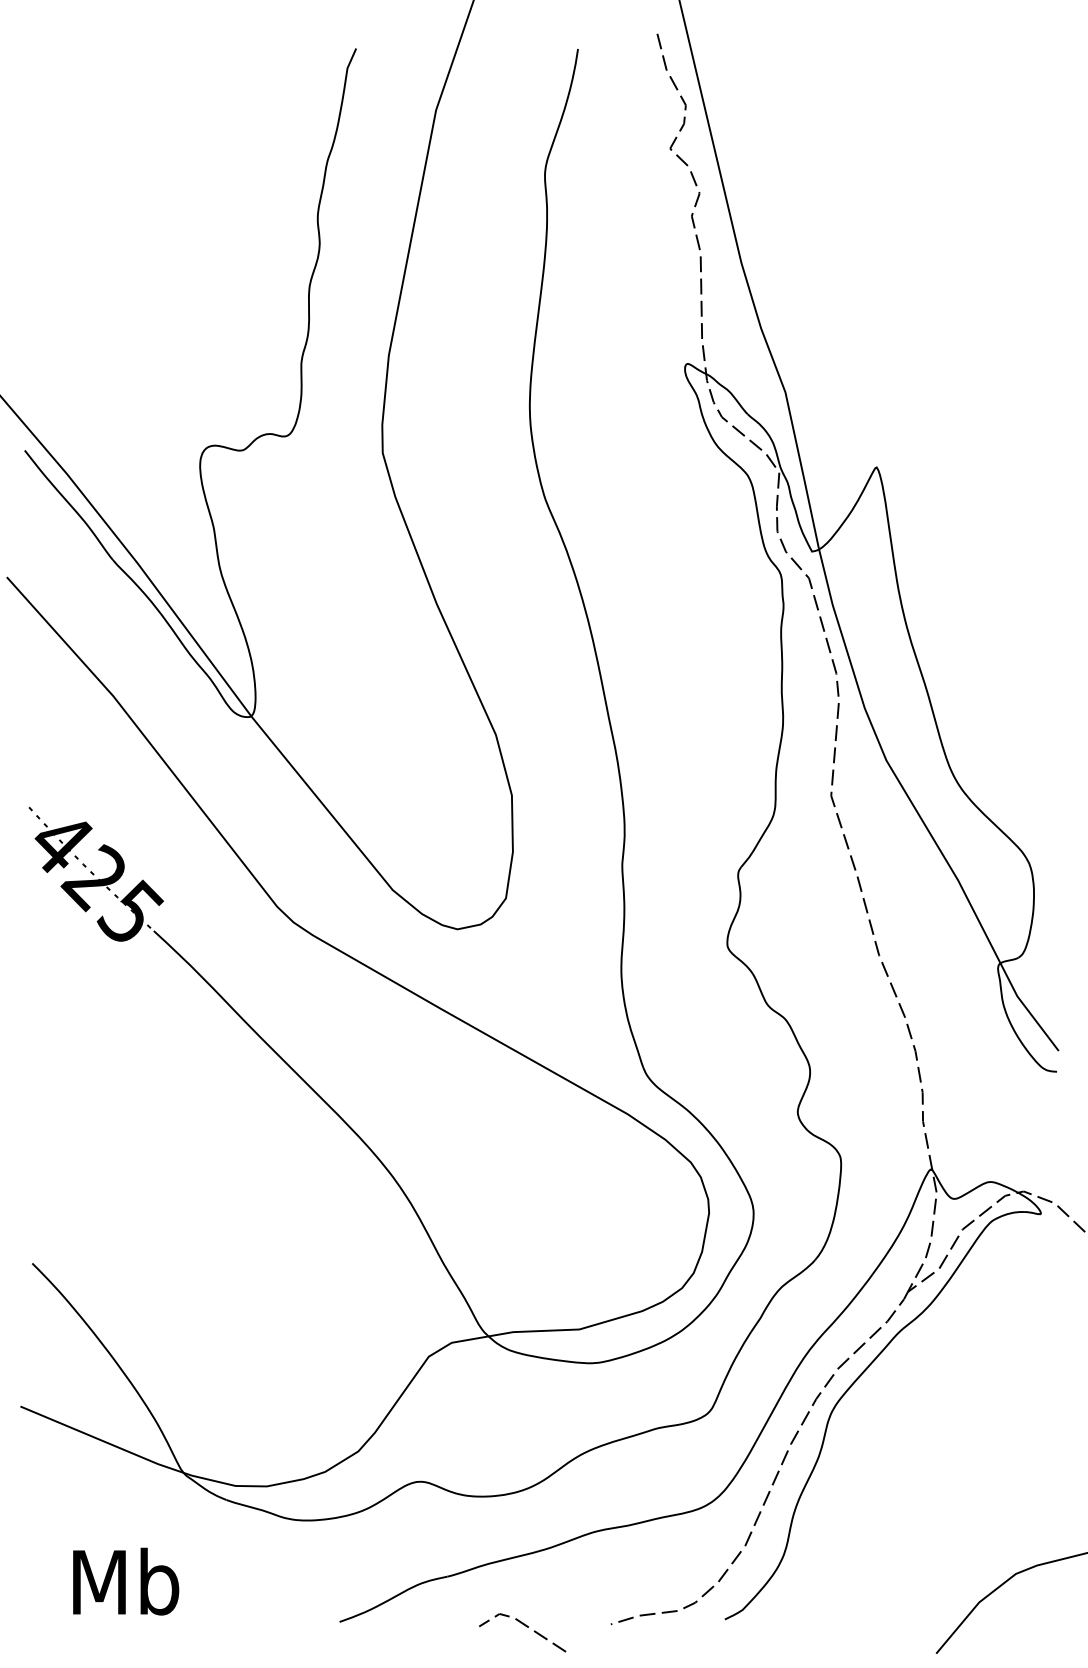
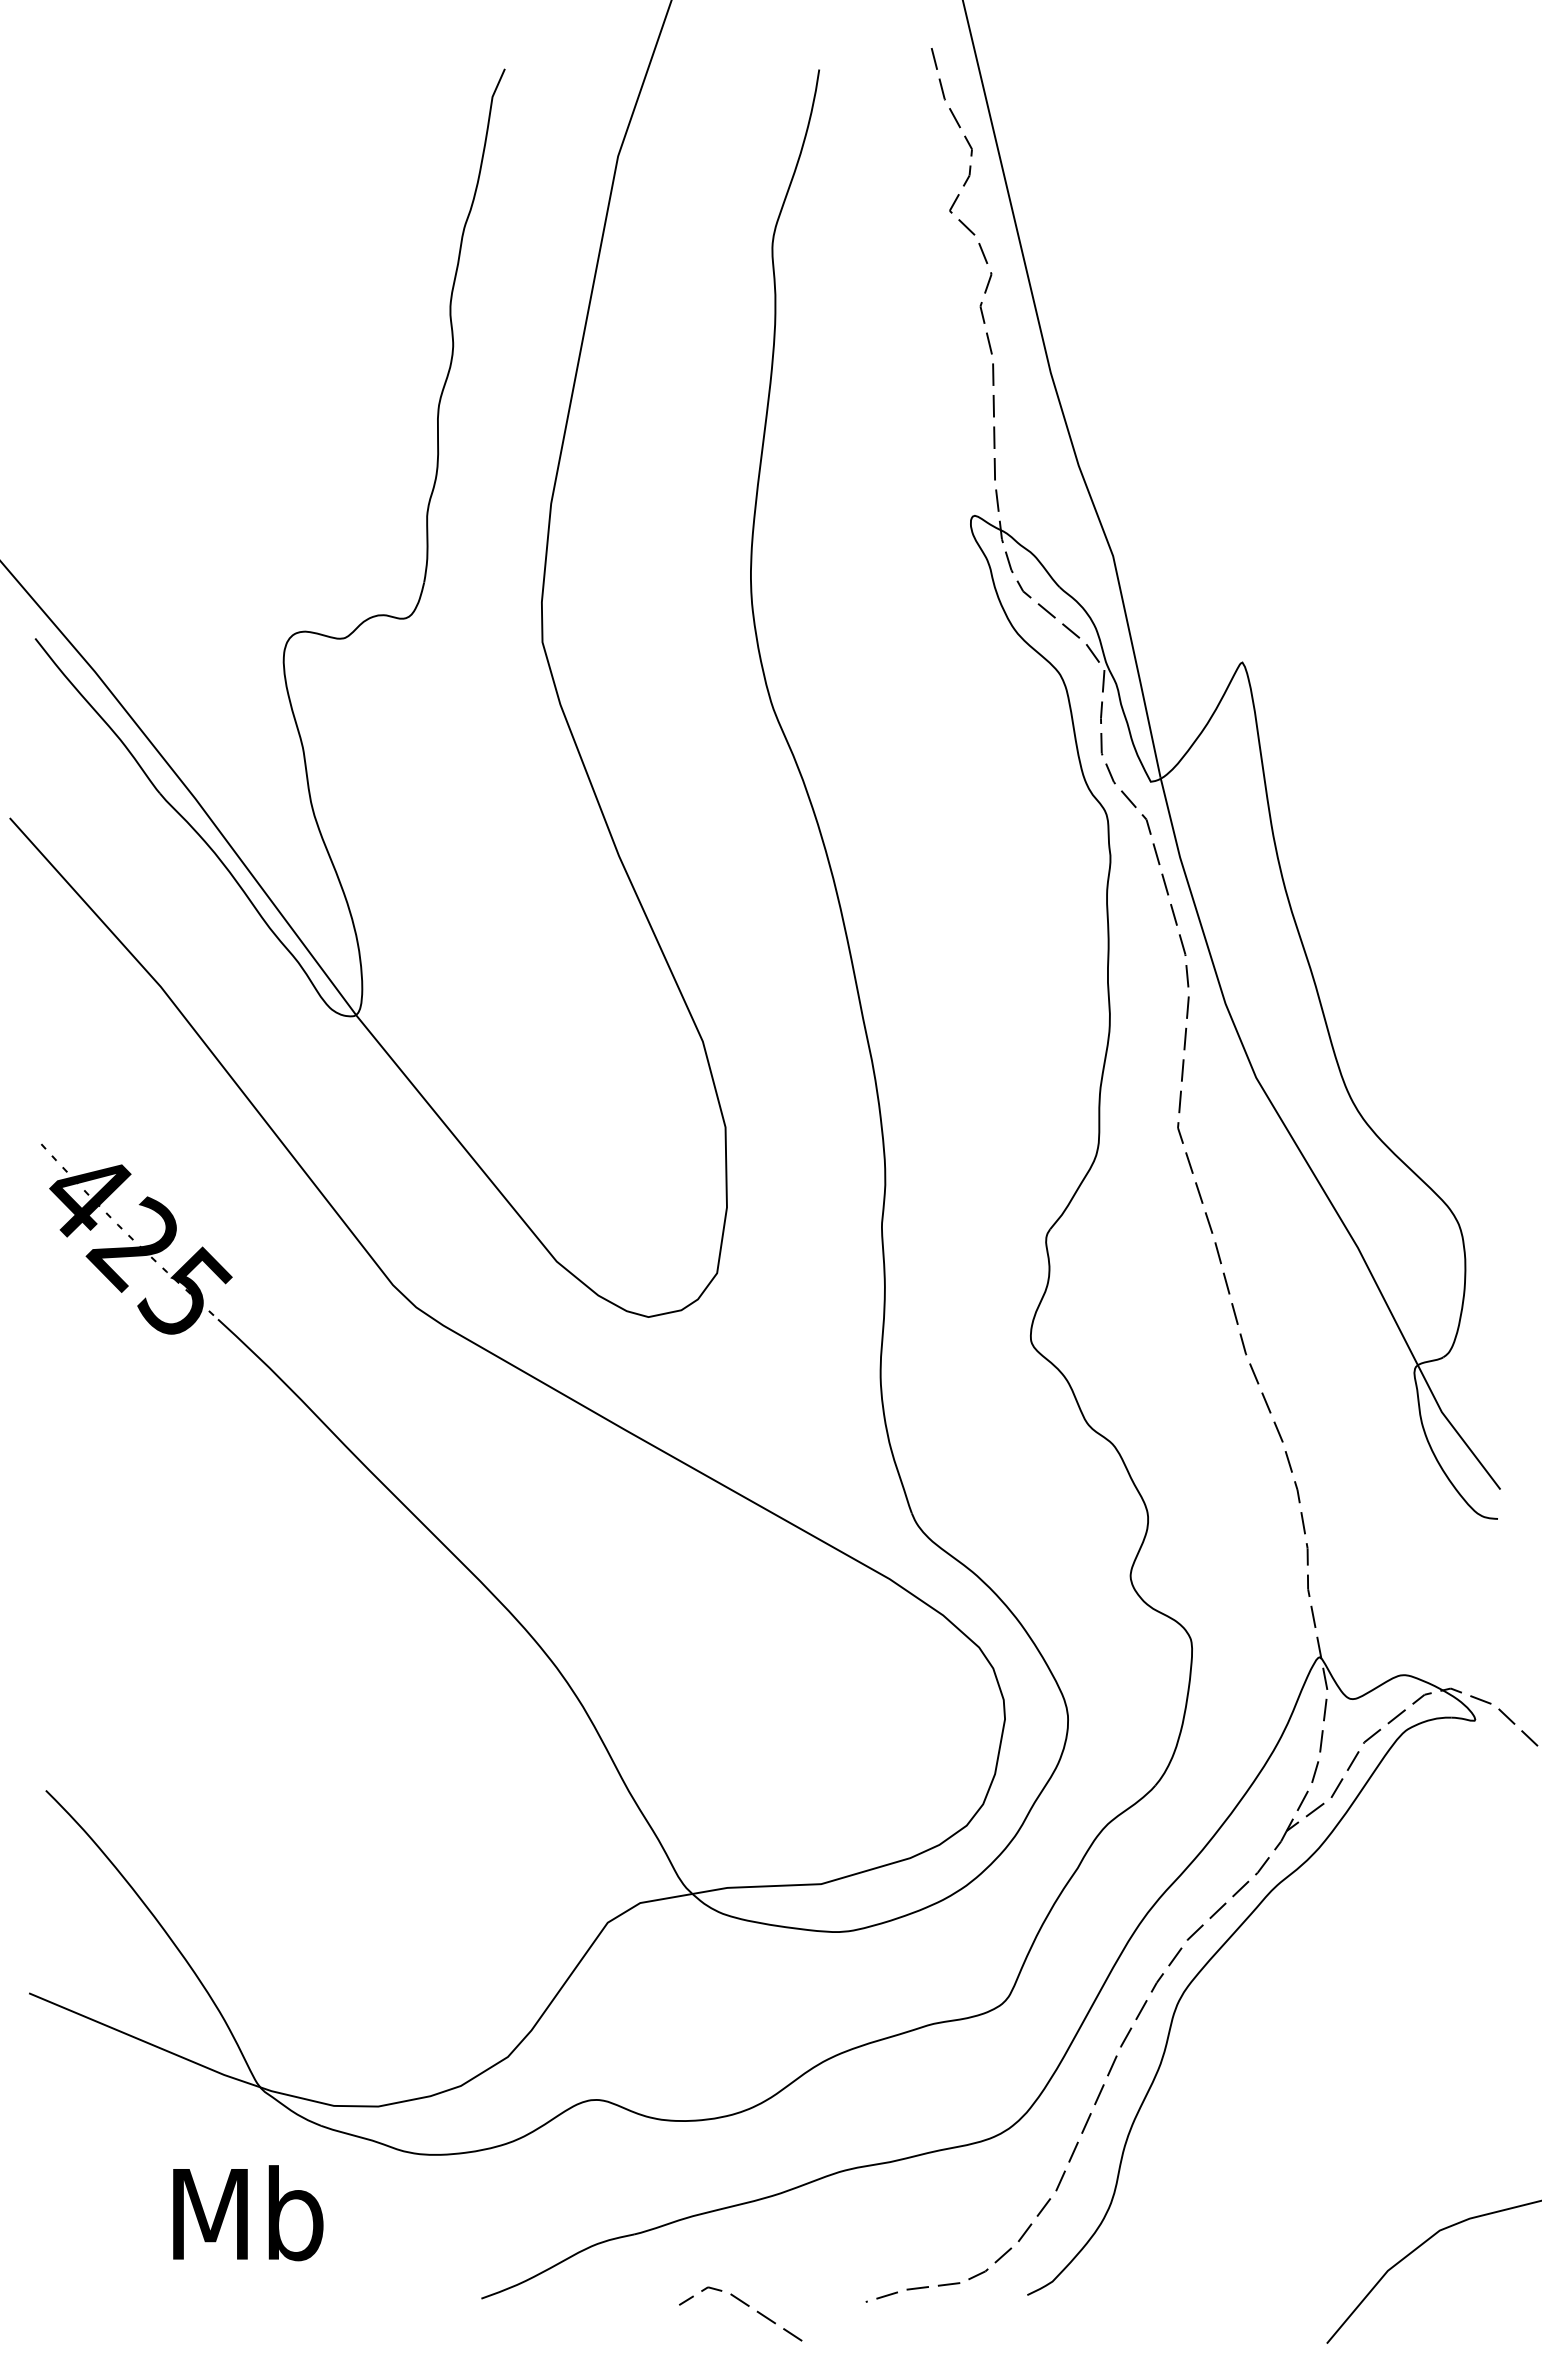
text: (126, 1581) -> (248, 2212), moved

